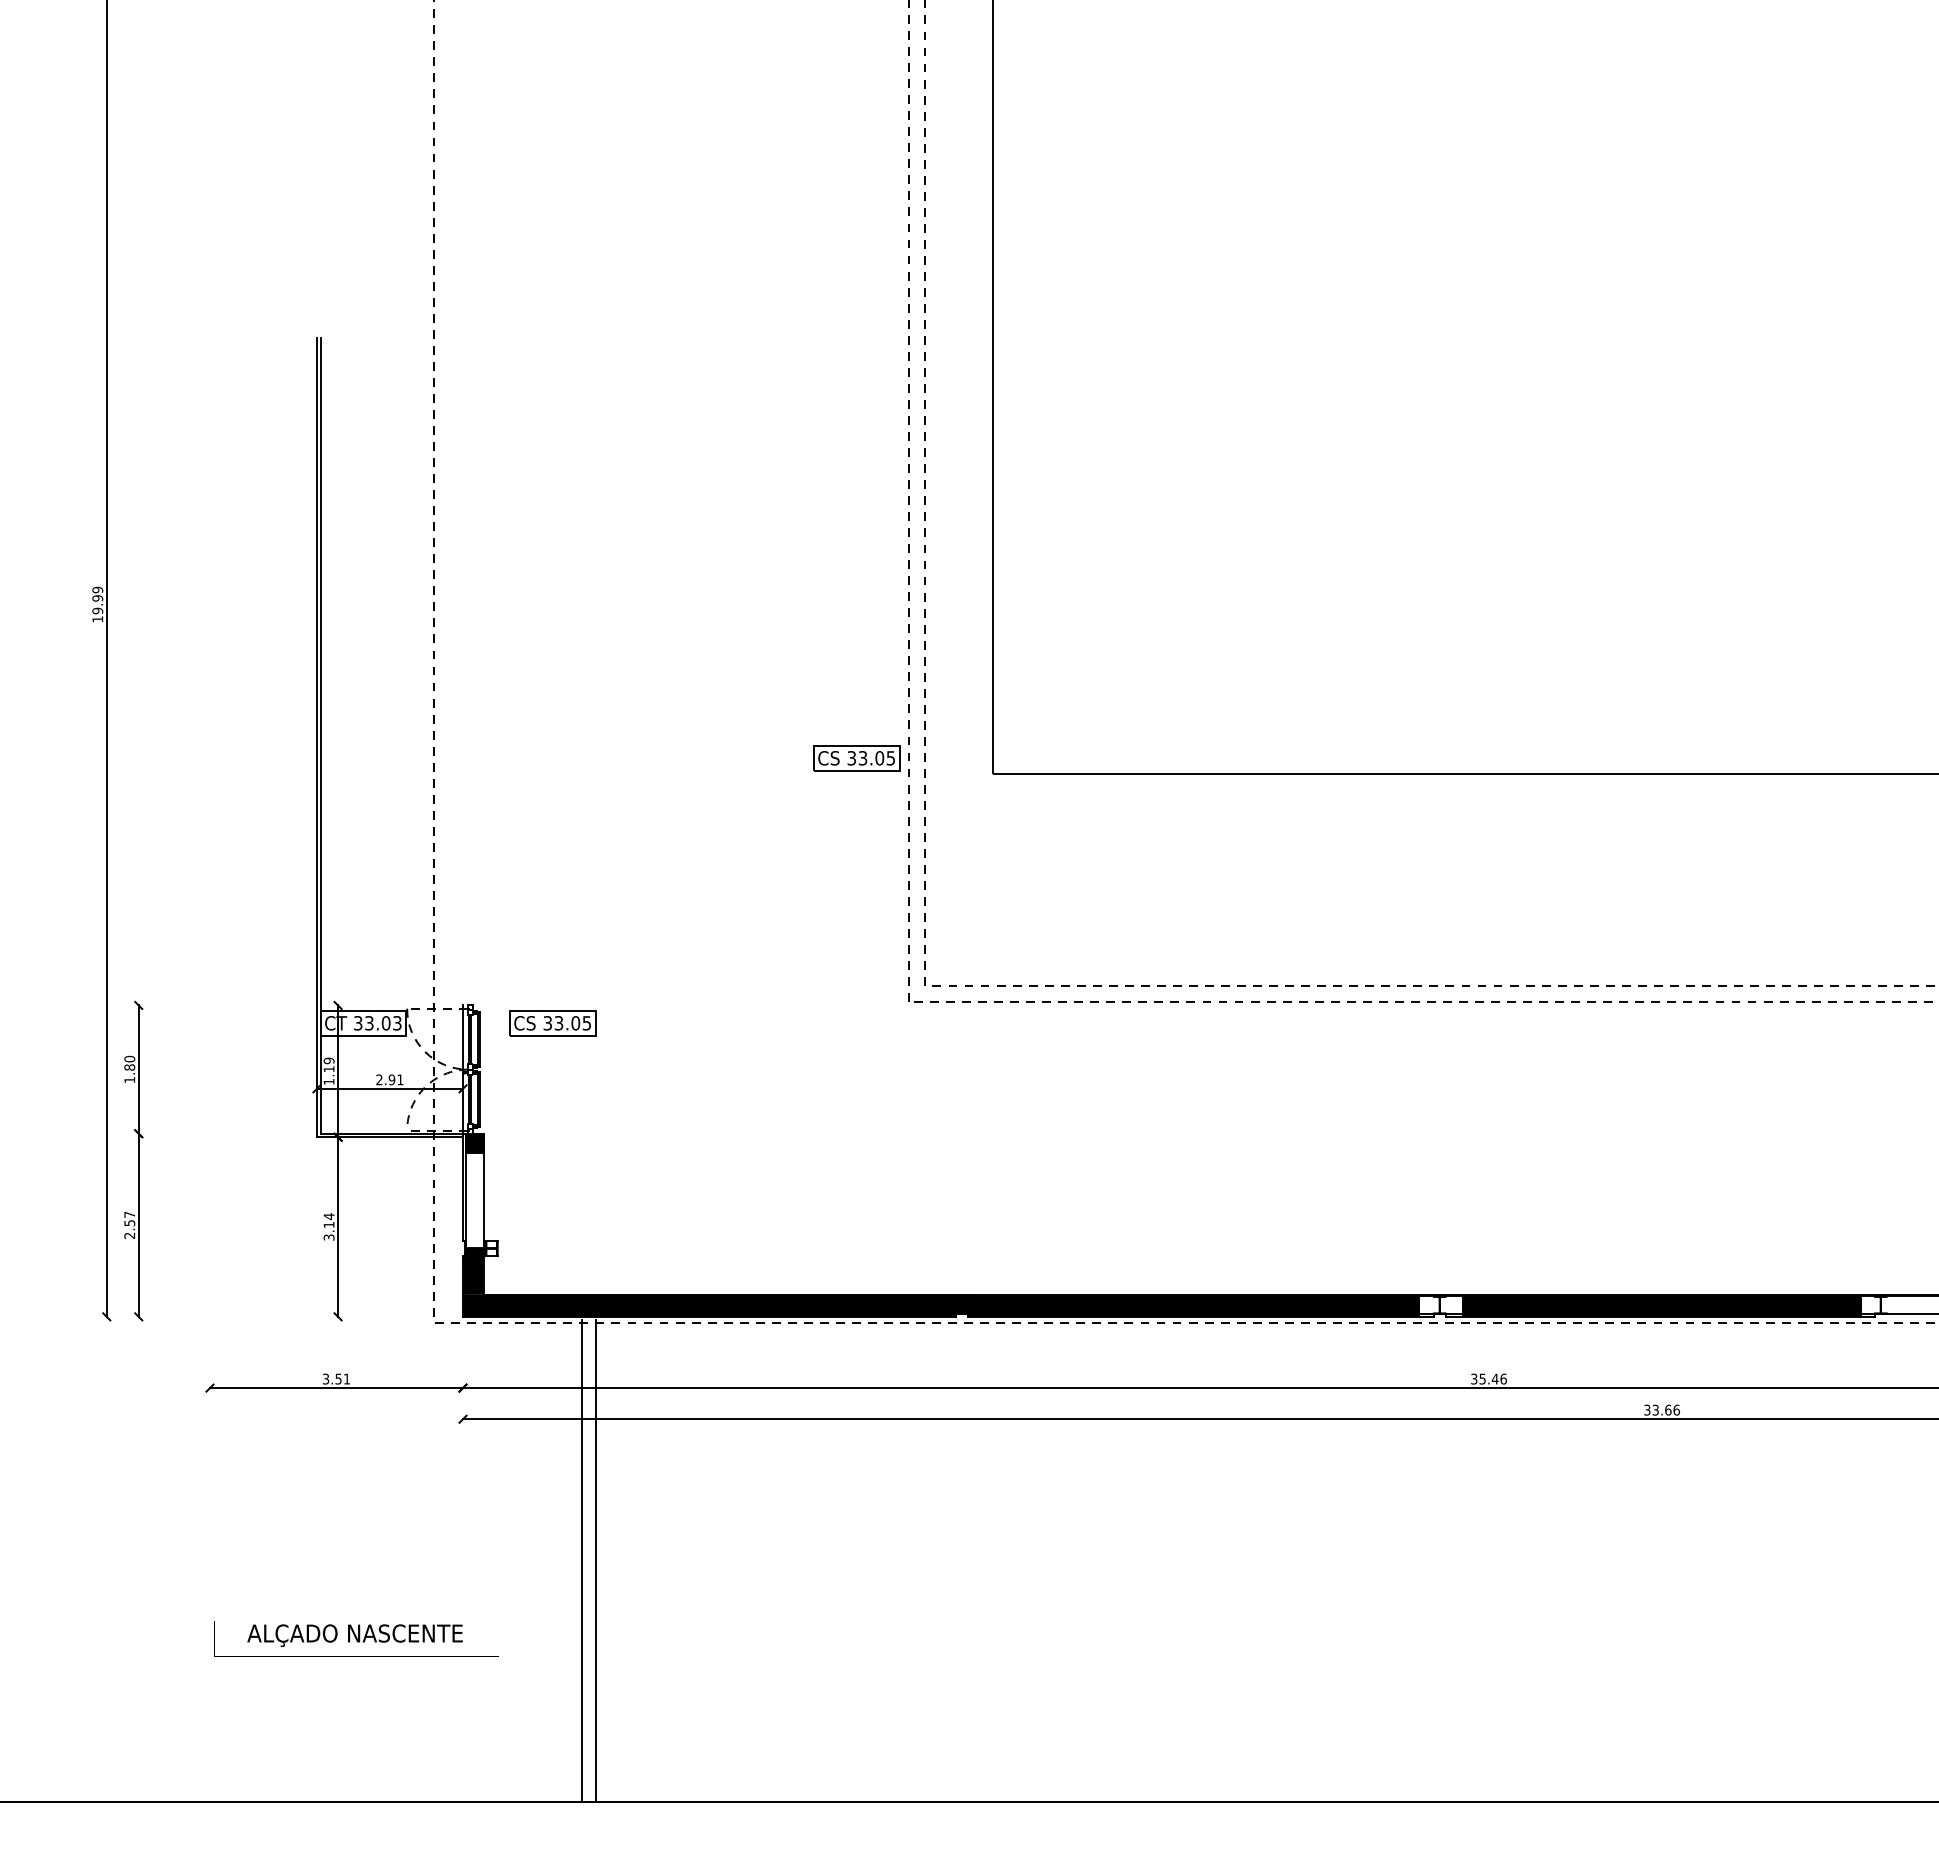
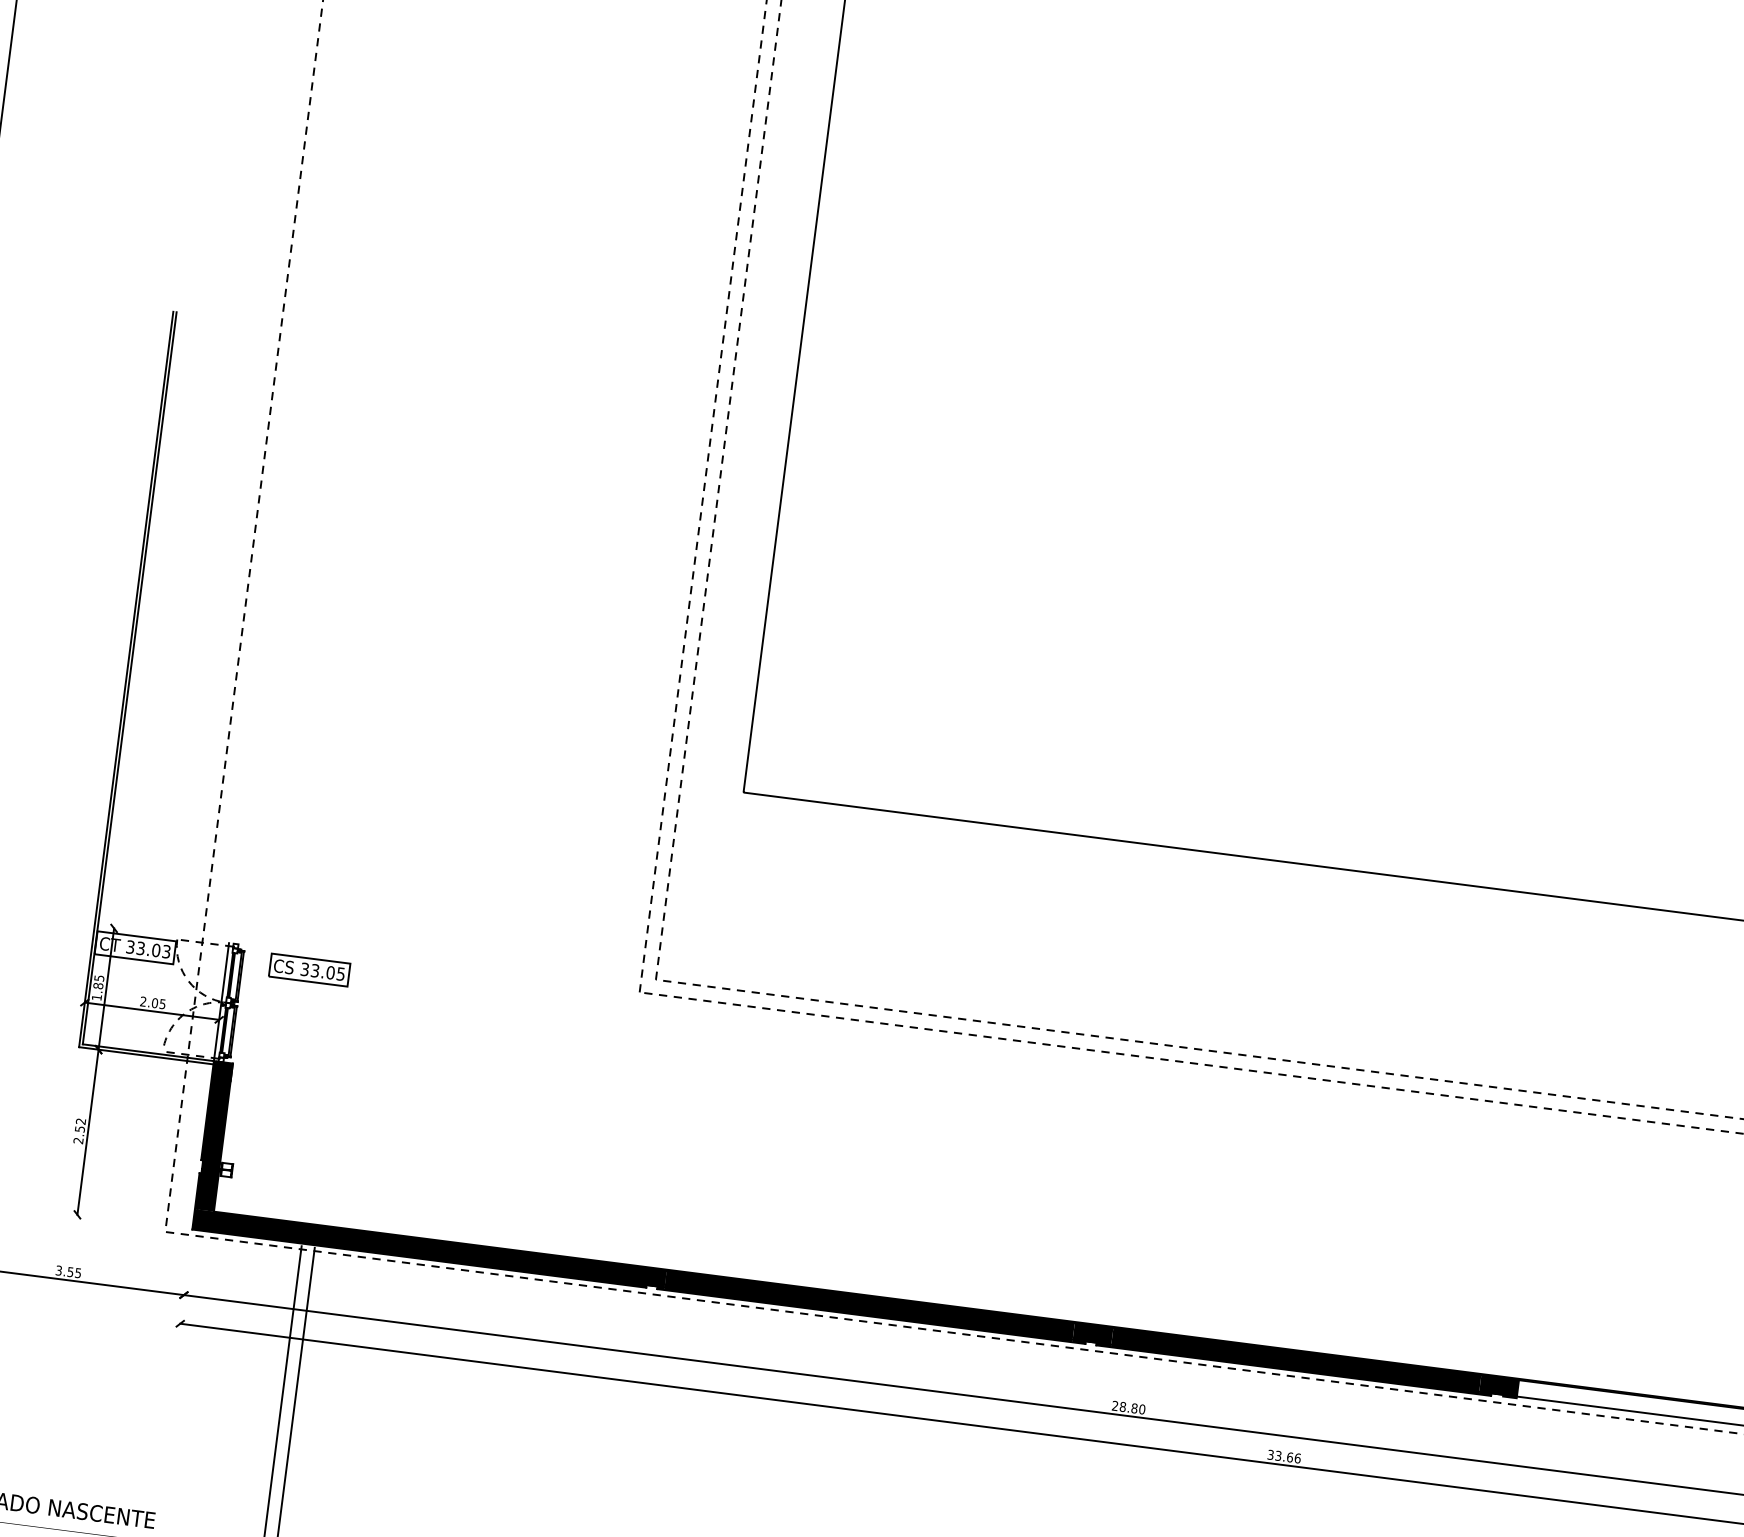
part: (856, 758) -> (620, 762), removed
text: (328, 1064) -> (98, 981), 1.19 -> 1.85
text: (395, 1079) -> (158, 1003), 2.91 -> 2.05
fill: (473, 1190) -> (216, 1114), added
text: (328, 1226) -> (79, 1130), 3.14 -> 2.52
fill: (1440, 1305) -> (1092, 1334), added
fill: (1882, 1305) -> (1499, 1386), added
text: (346, 1378) -> (77, 1272), 3.51 -> 3.55
text: (1488, 1378) -> (1128, 1407), 35.46 -> 28.80

